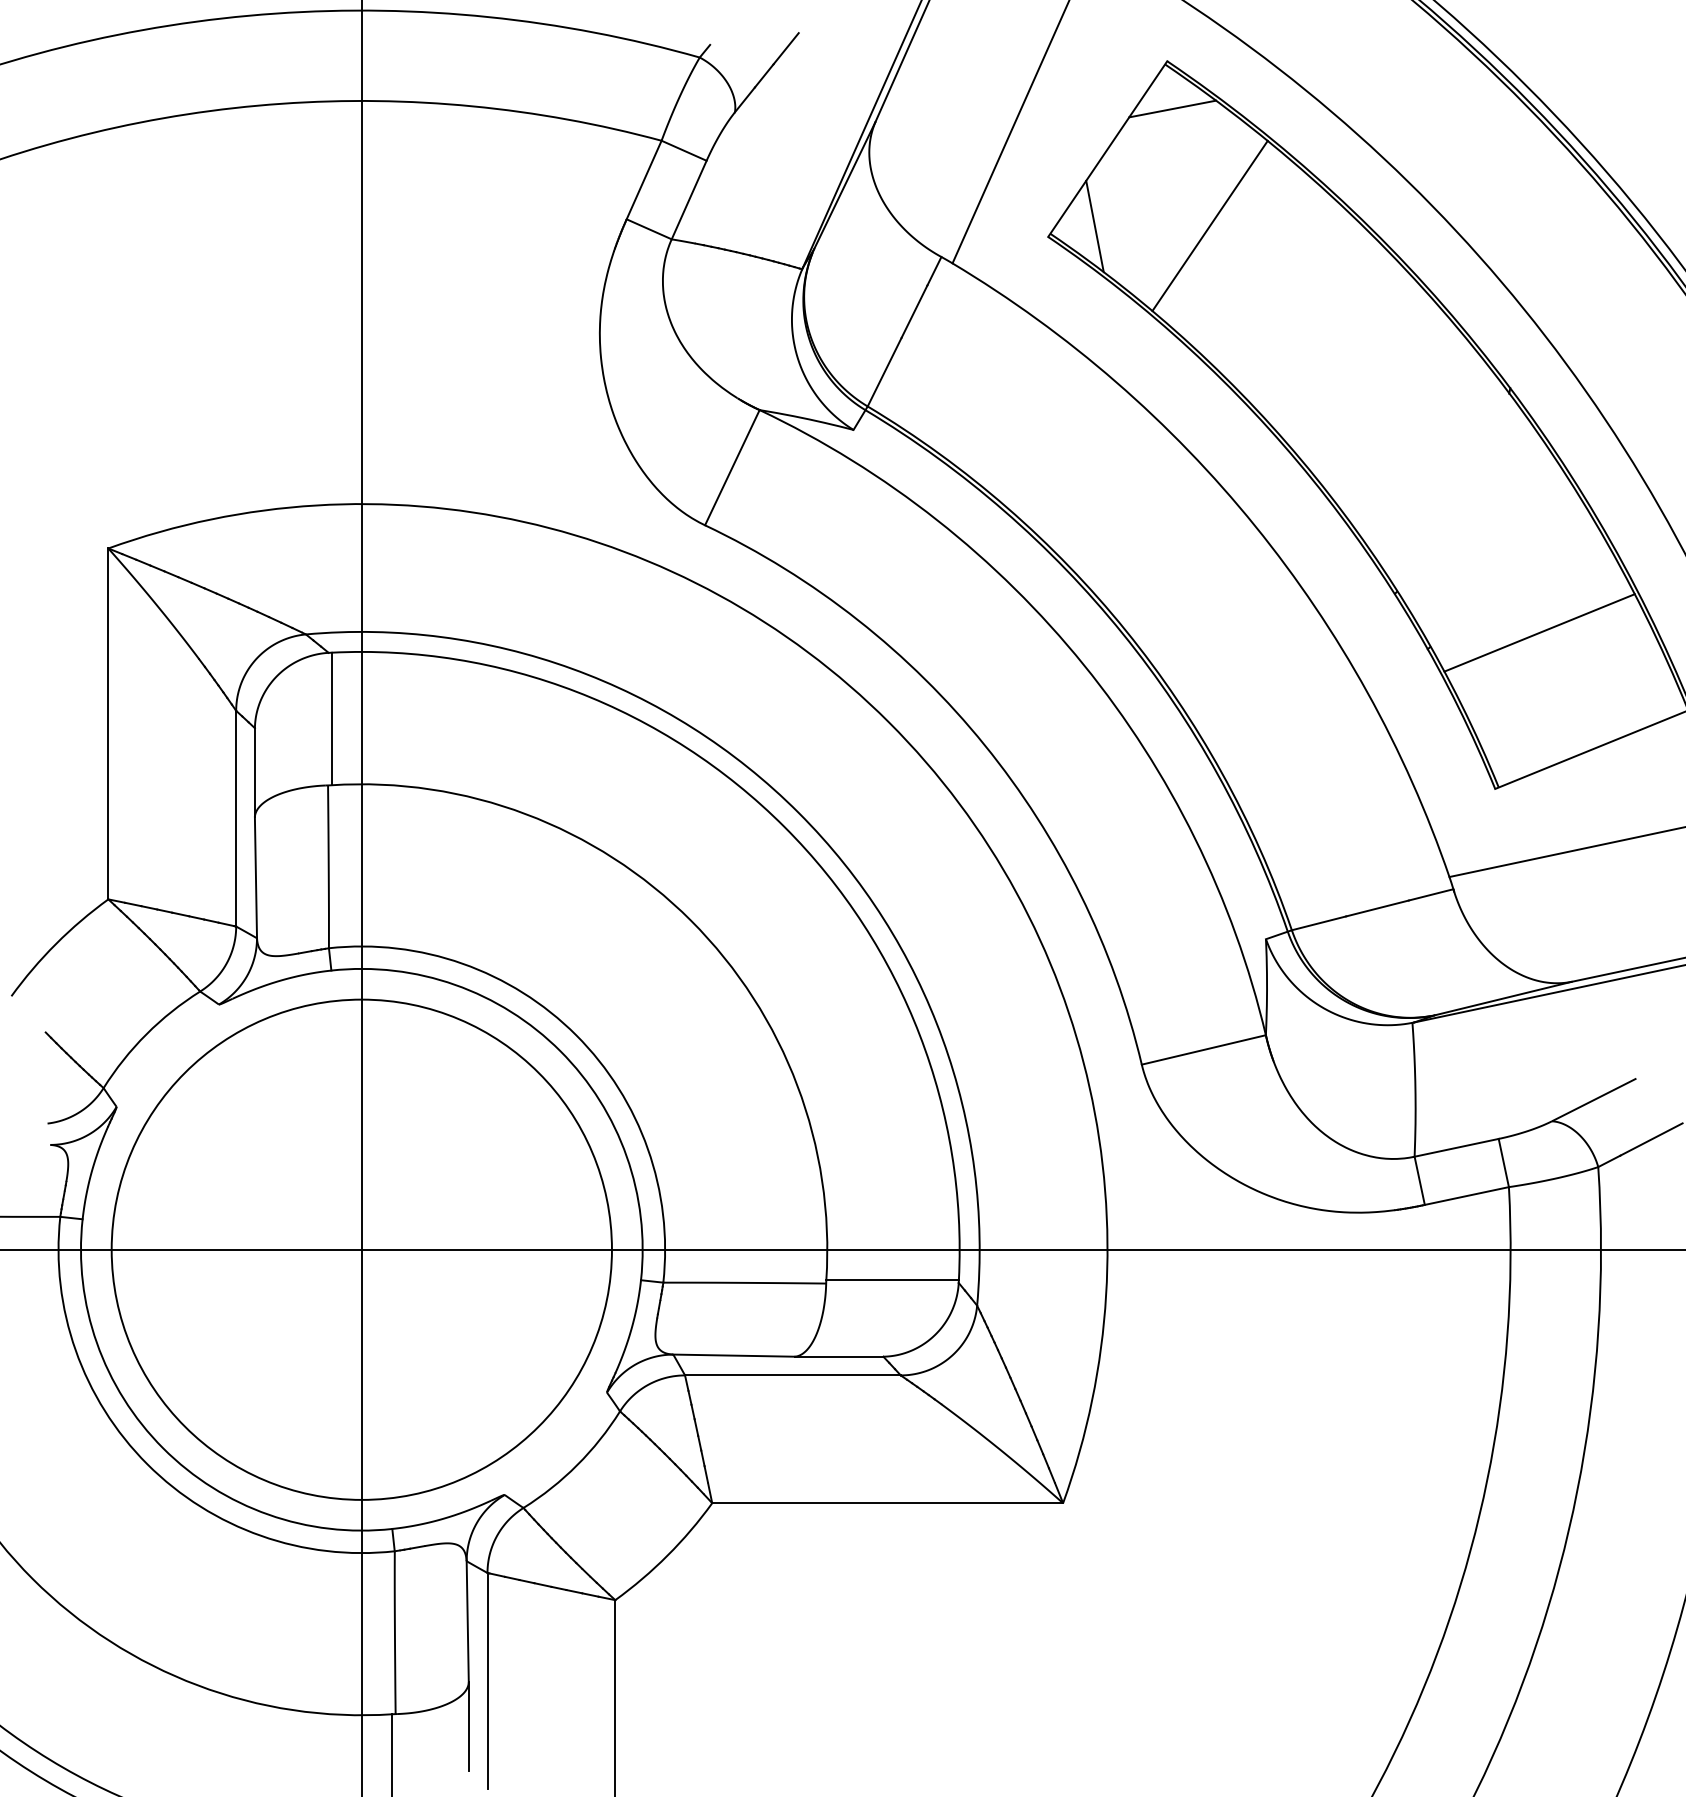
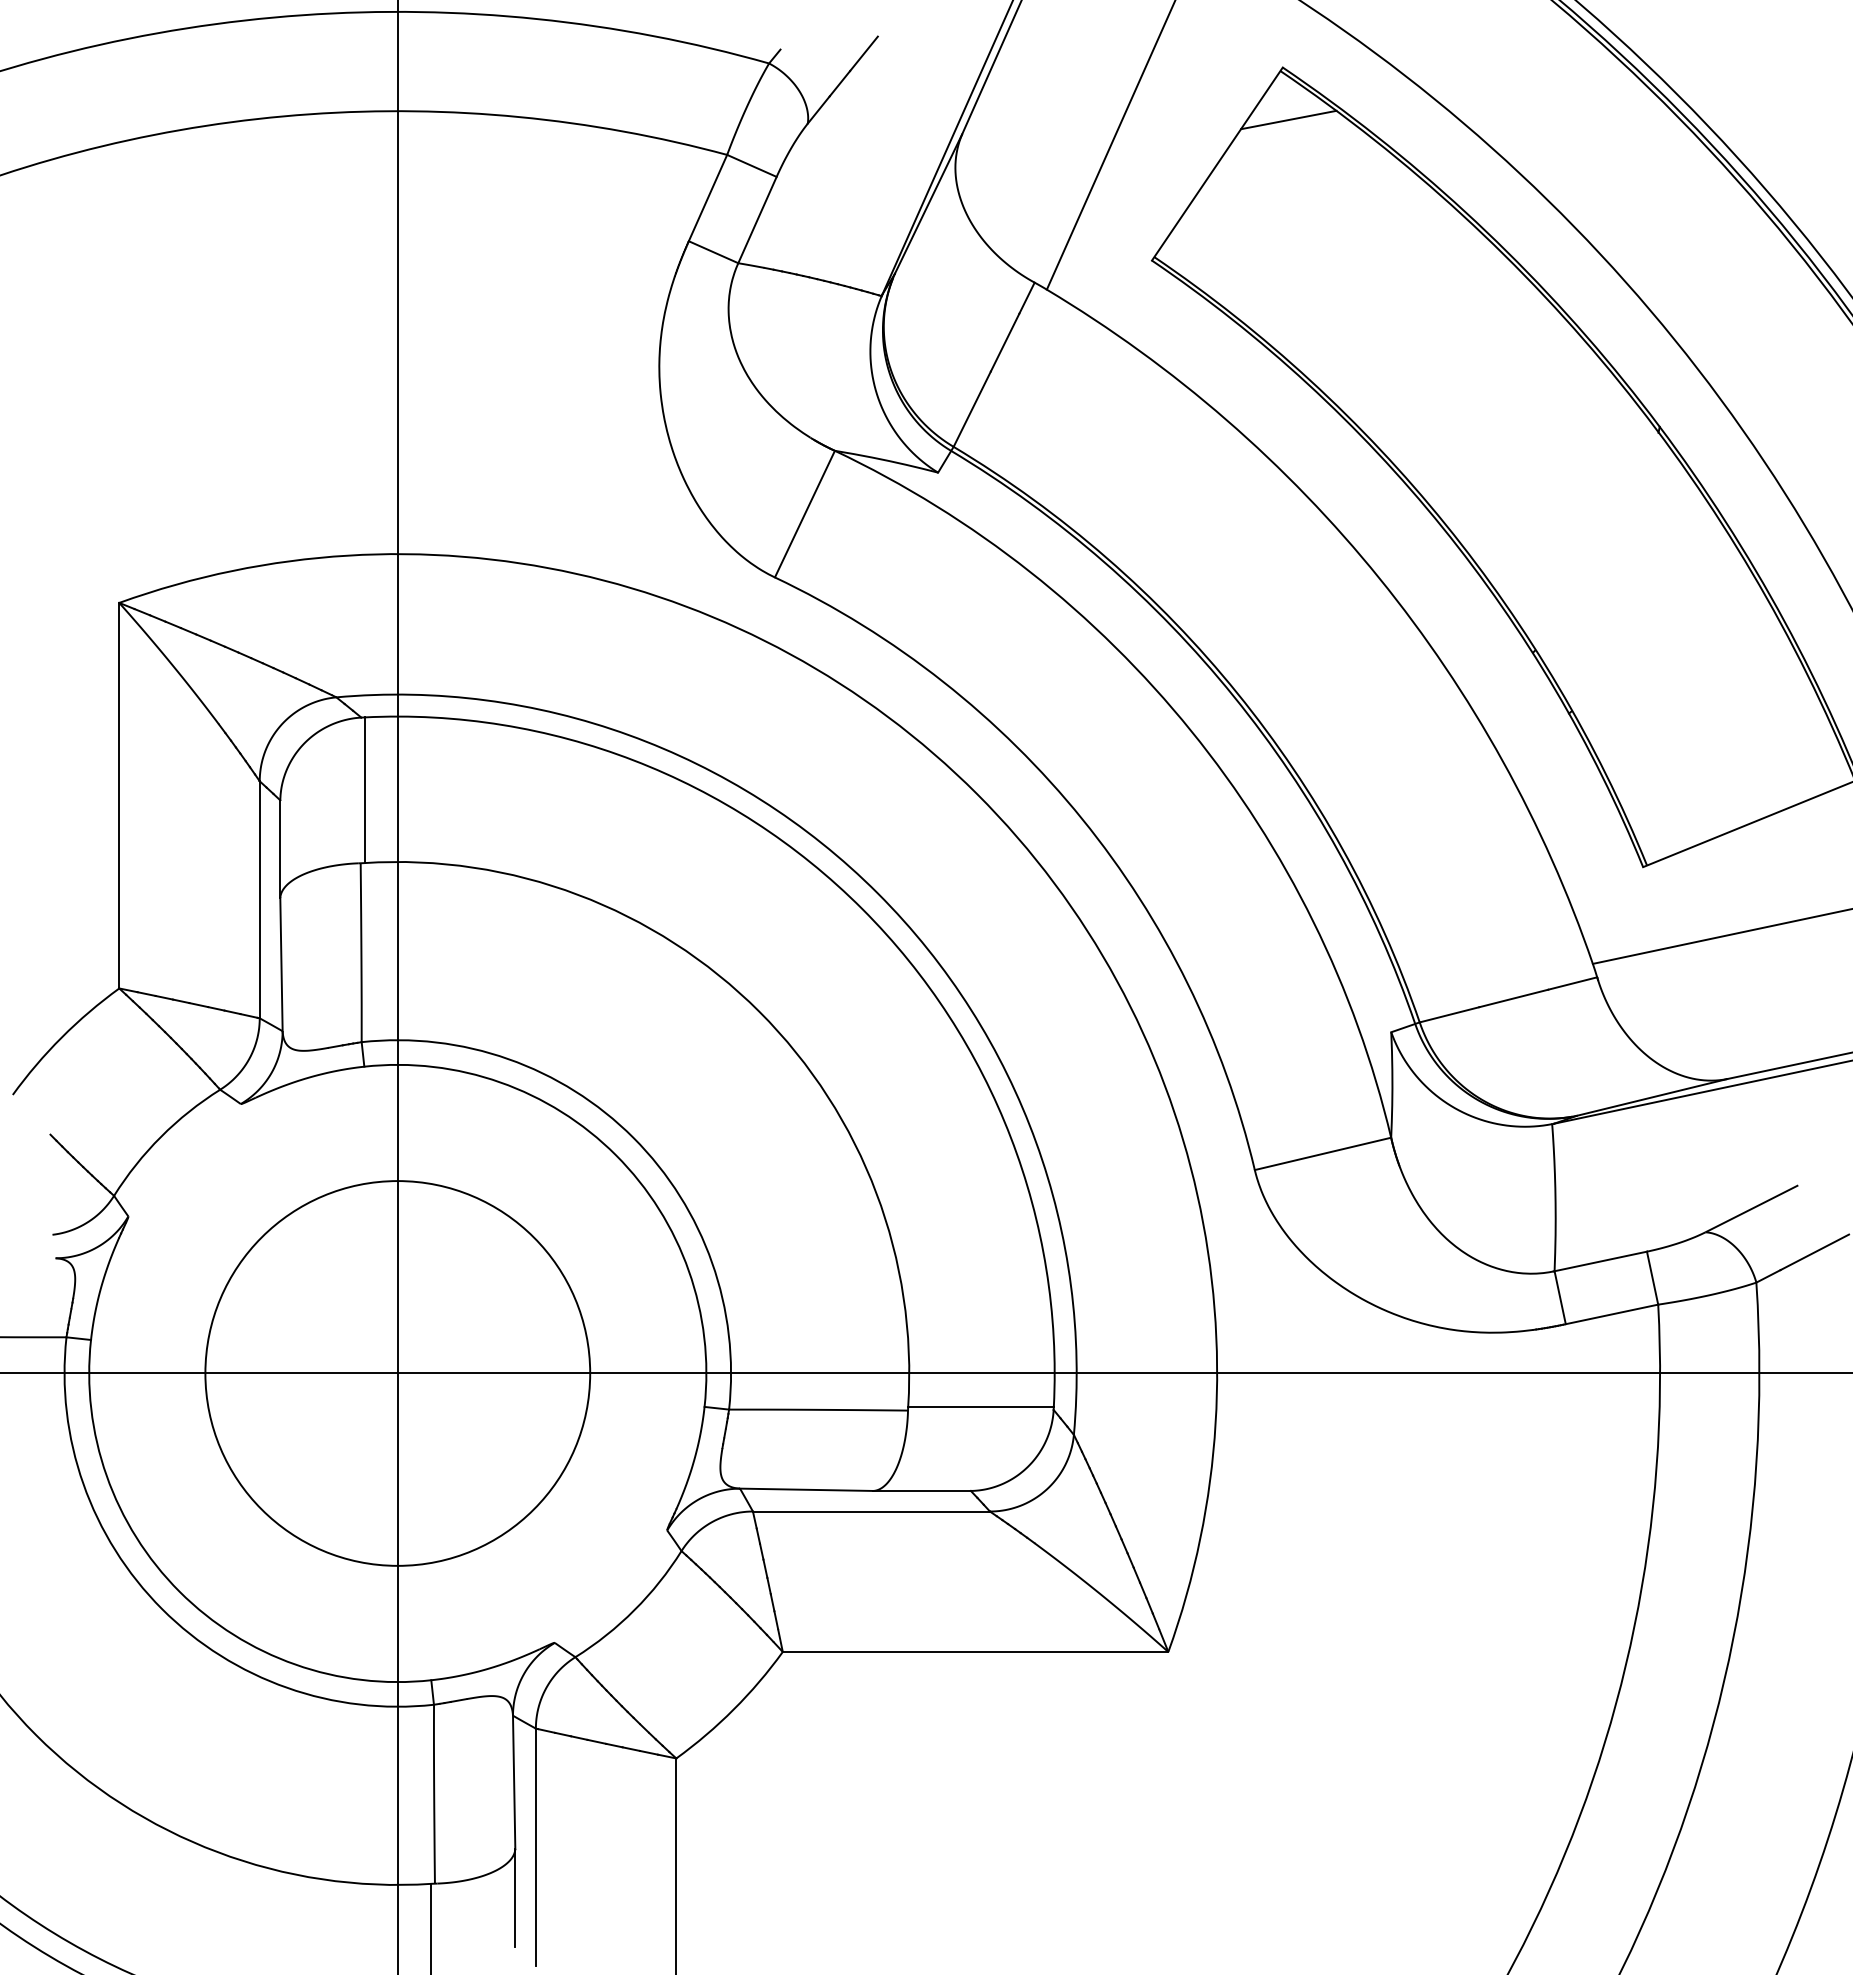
line: (1095, 225) -> (1203, 248), removed
line: (1209, 225) -> (1329, 248), removed
line: (1539, 632) -> (1691, 695), removed
circle: (361, 1249) -> (397, 1373), size x0.7

